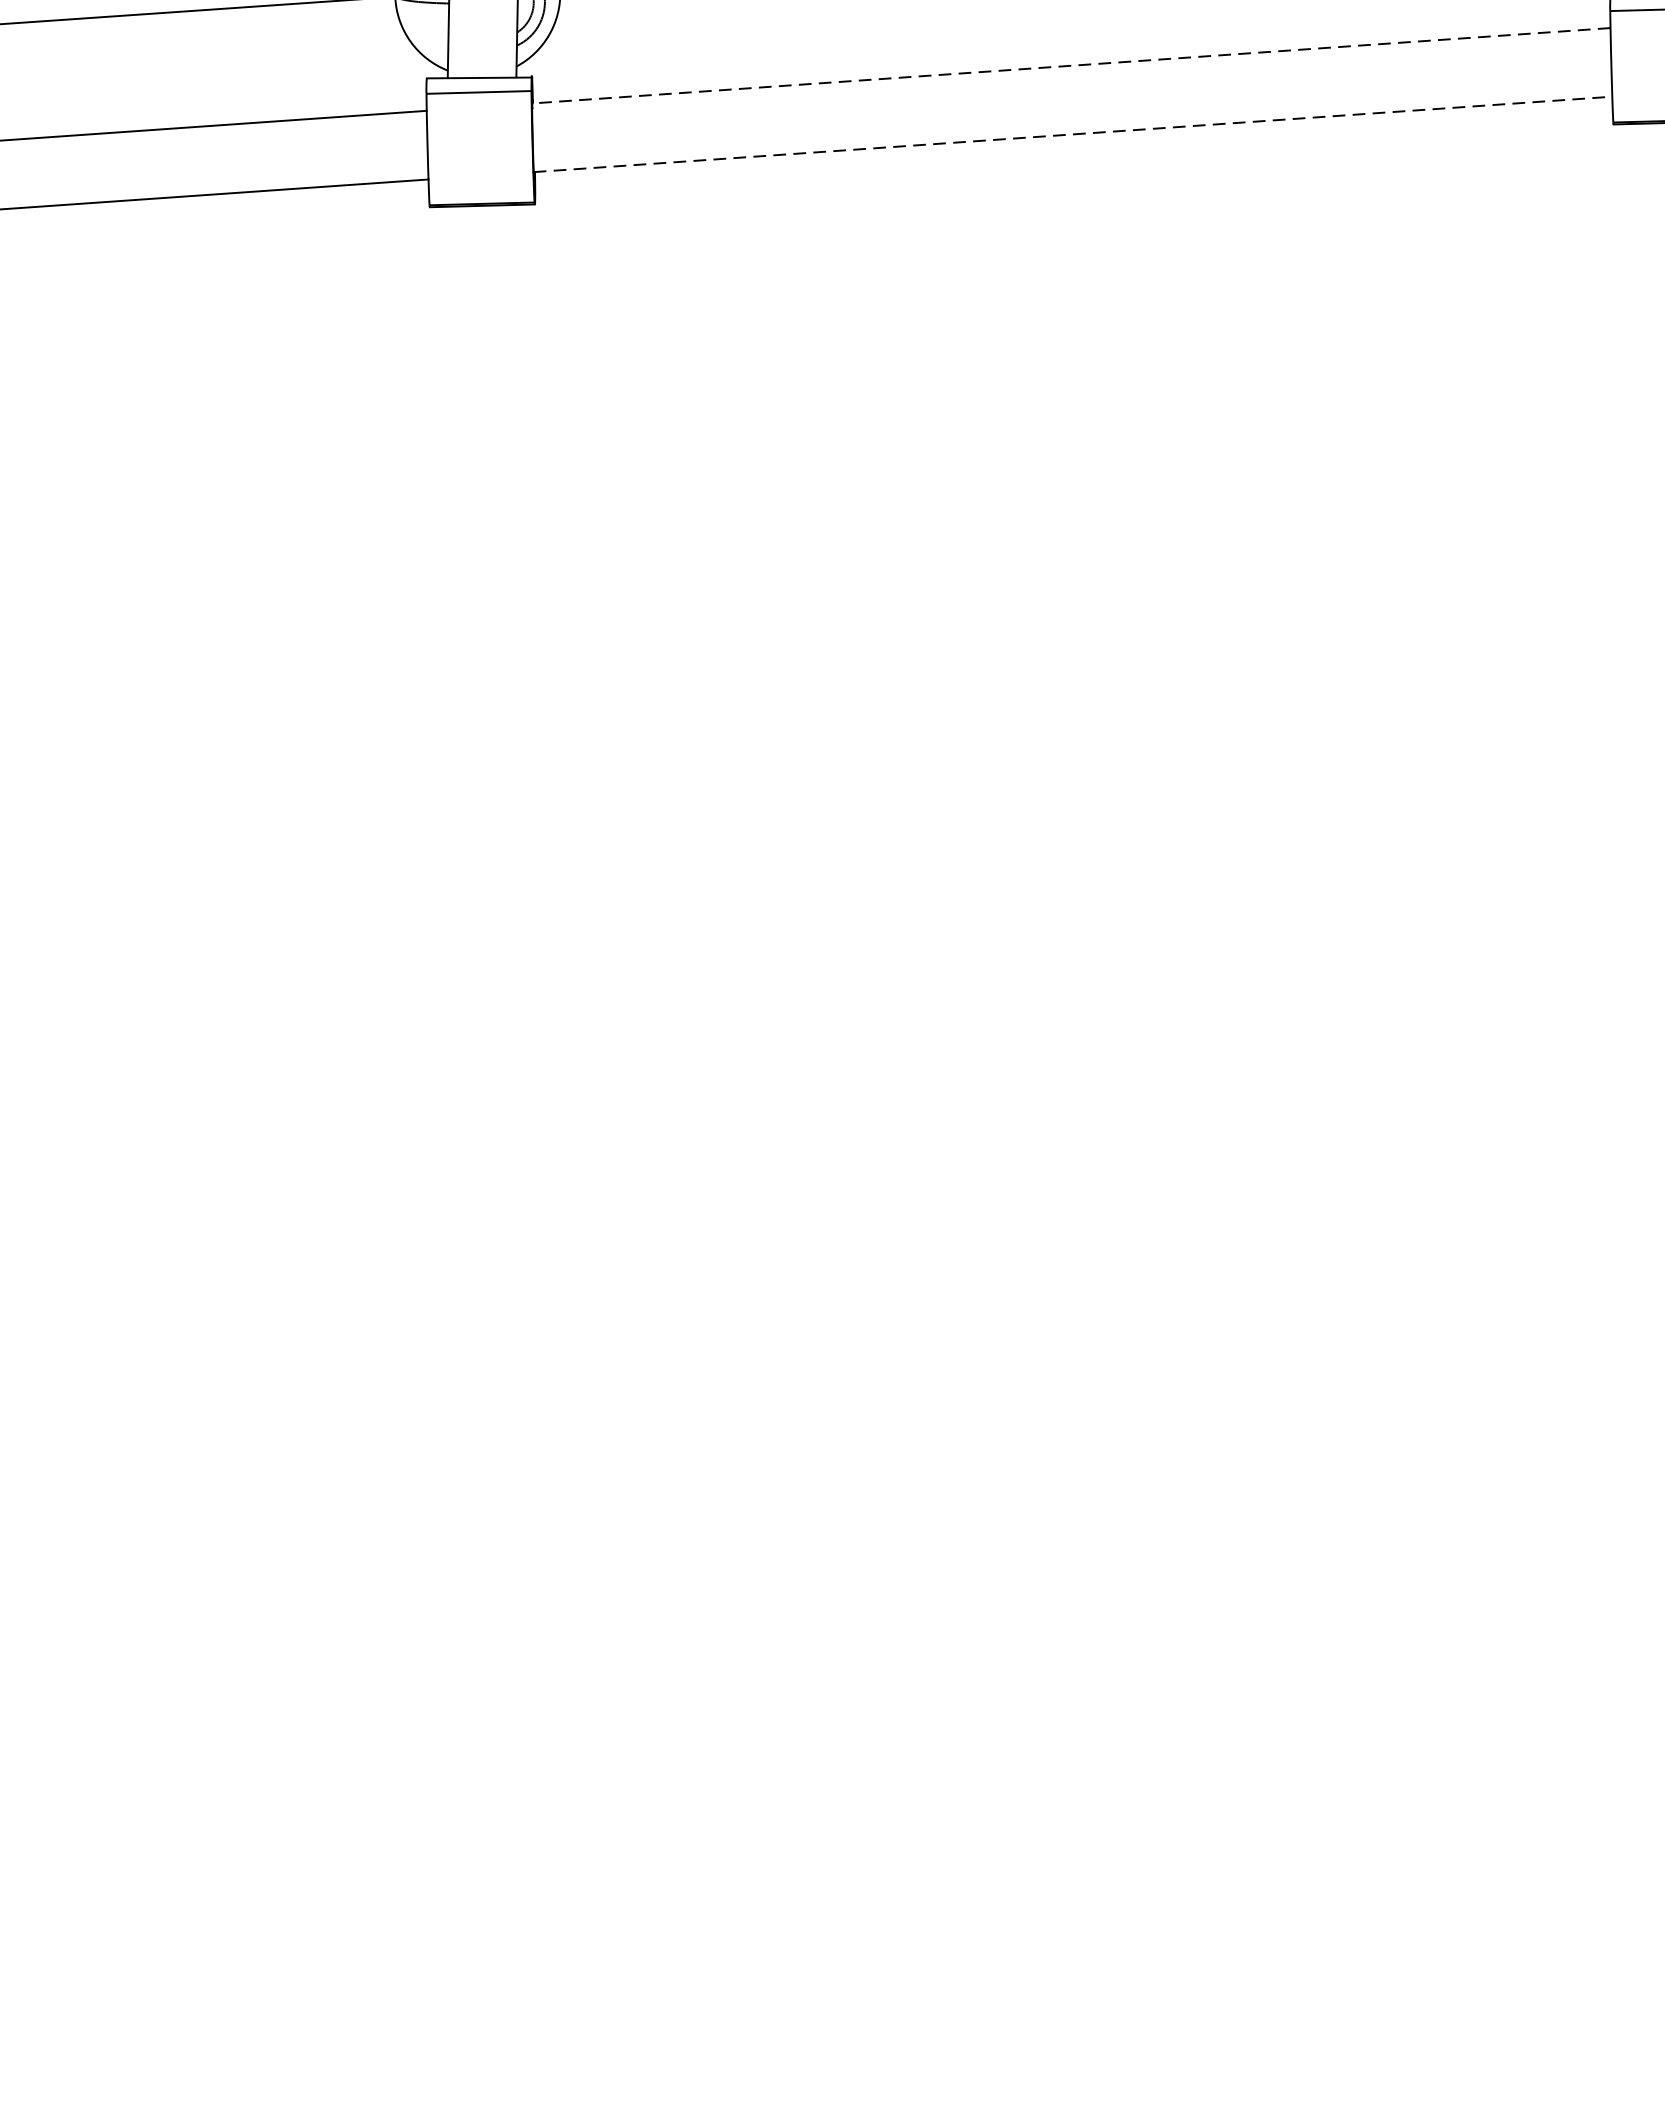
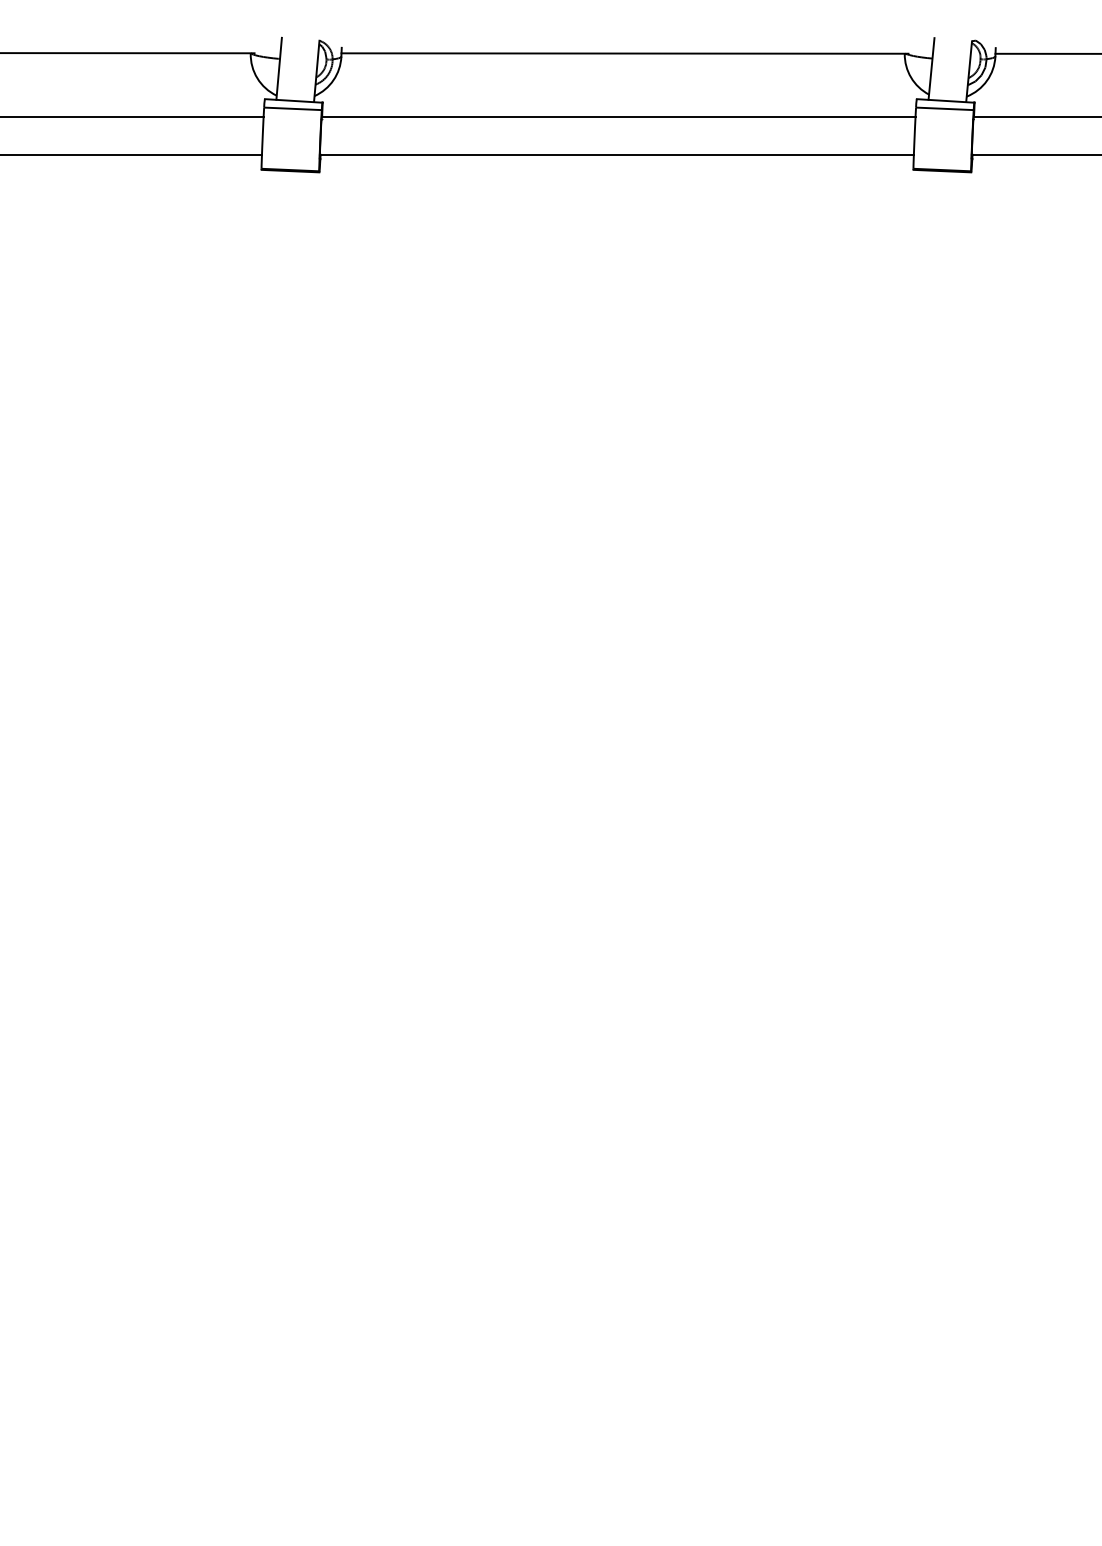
line: (1071, 64) -> (618, 116), dashed -> solid
line: (1072, 134) -> (616, 154), dashed -> solid

